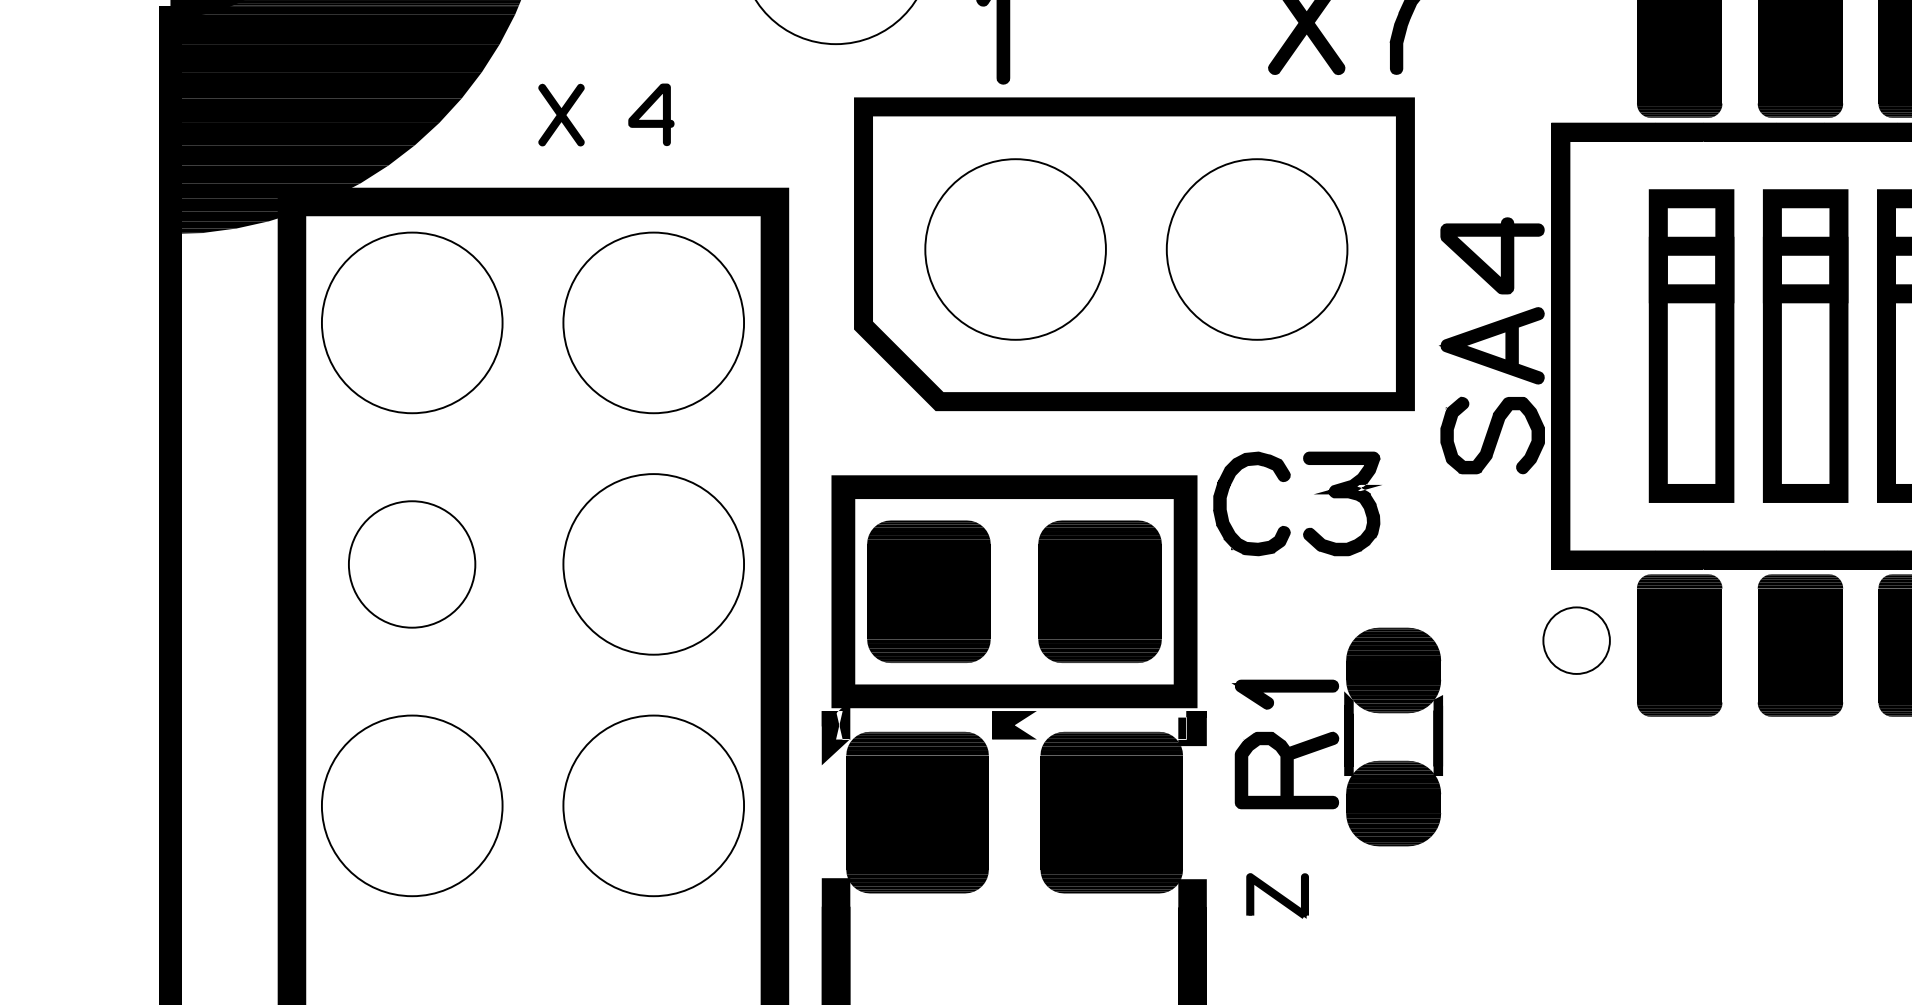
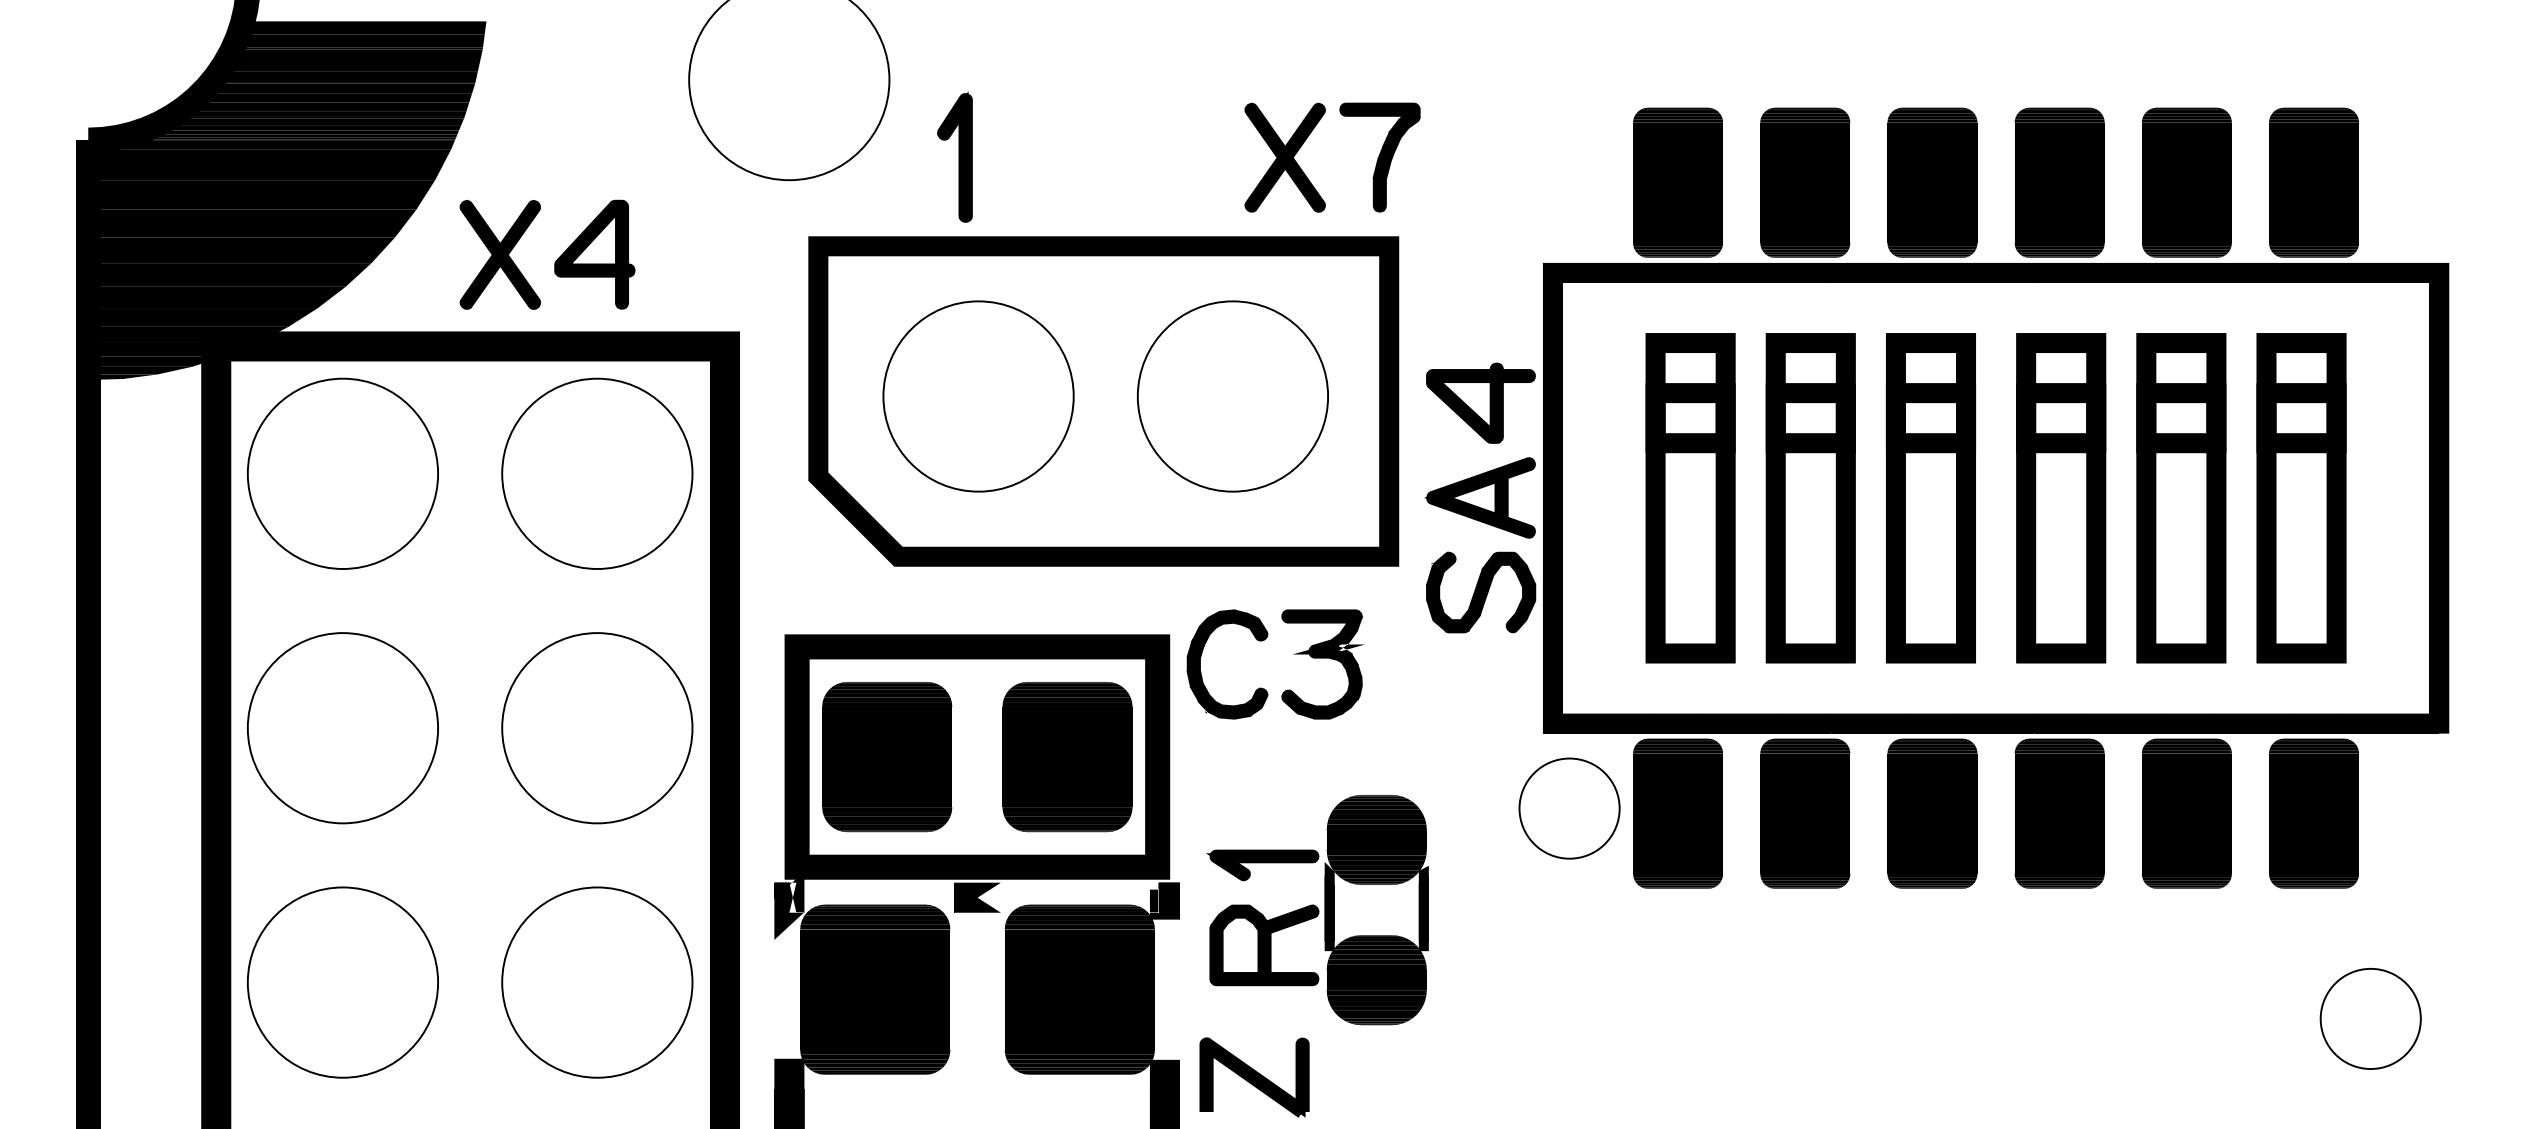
part: (560, 114) -> (499, 254), size x1.67
part: (651, 114) -> (594, 254), size x1.67
part: (411, 564) -> (342, 728), size x1.43
part: (1576, 640) -> (1569, 808), size x1.43
part: (1277, 895) -> (1254, 1077), size x1.67

